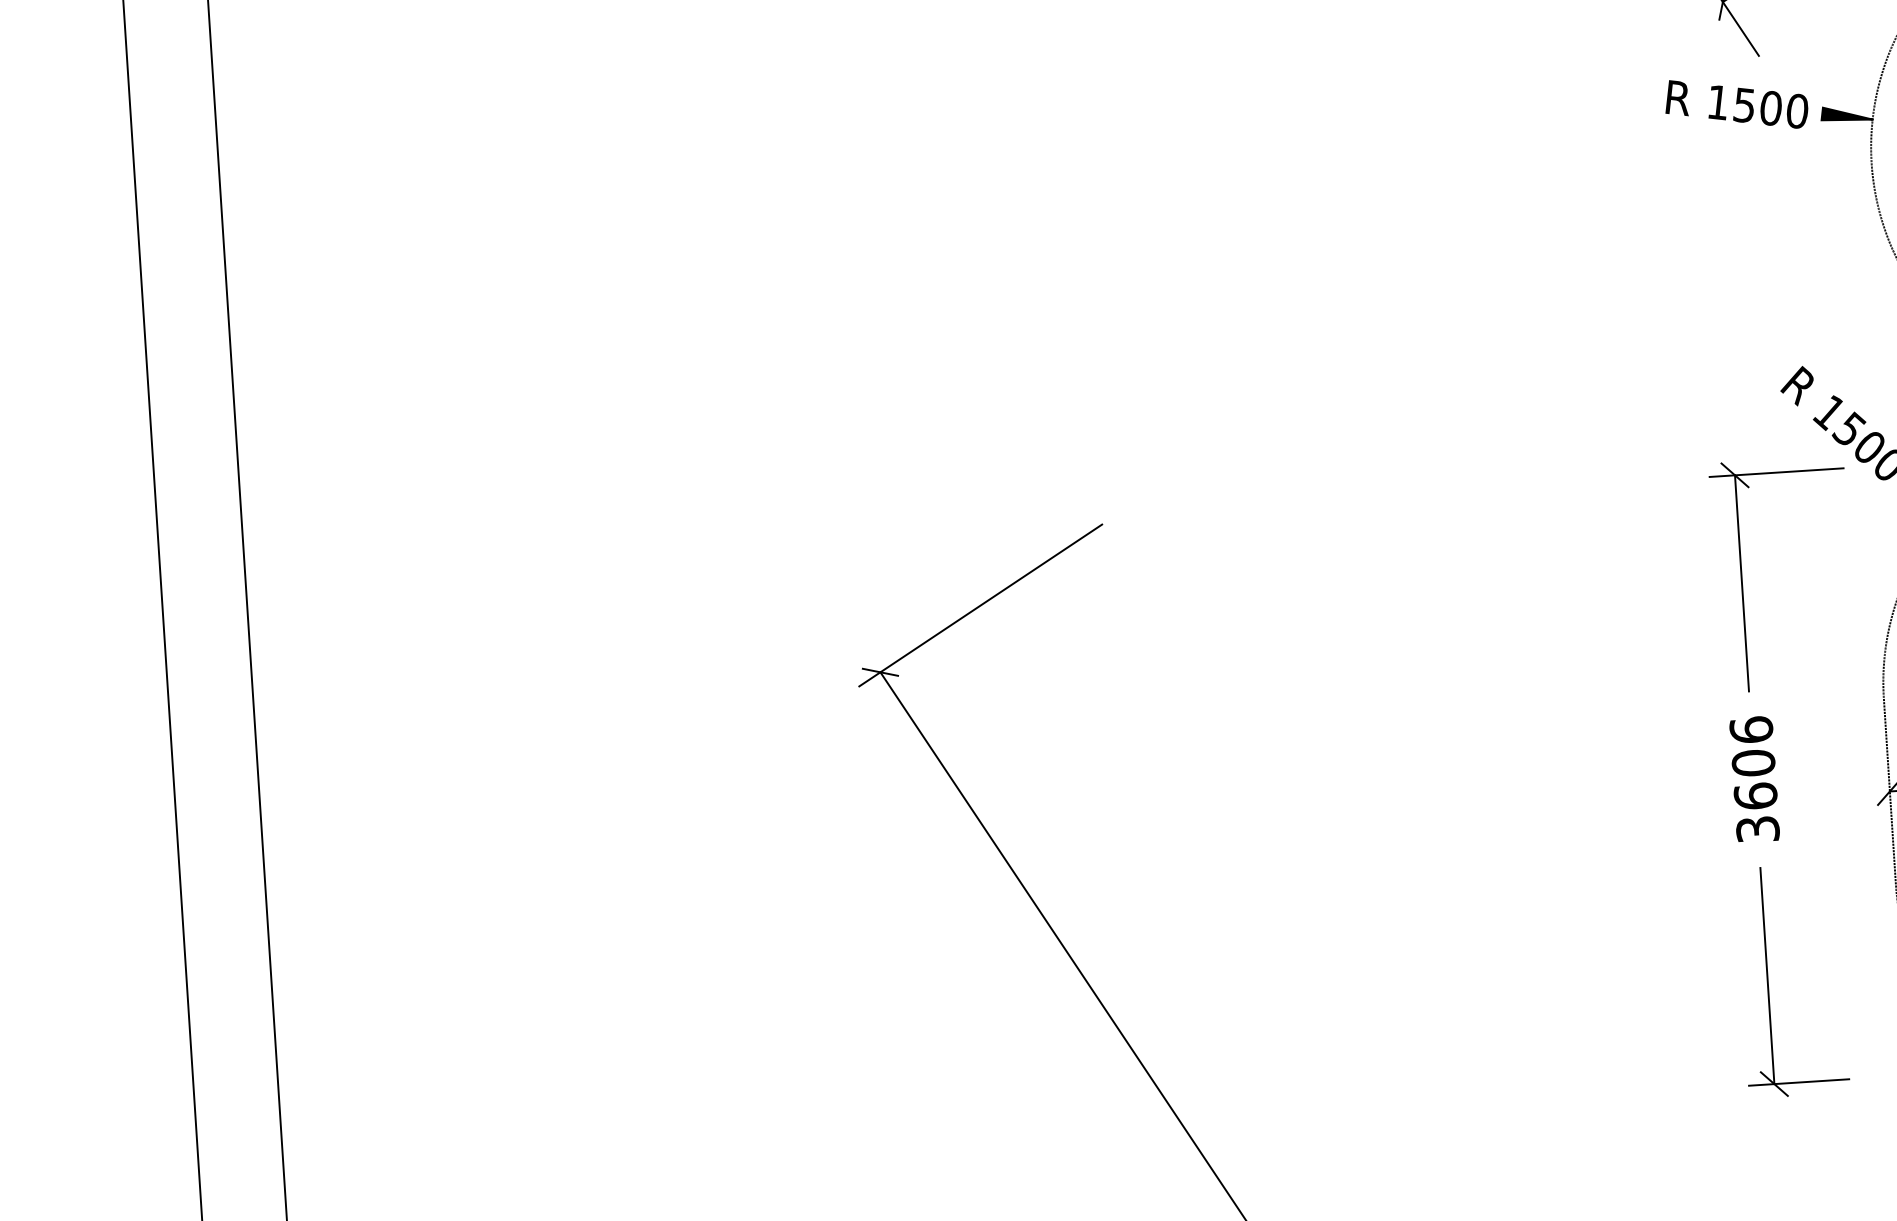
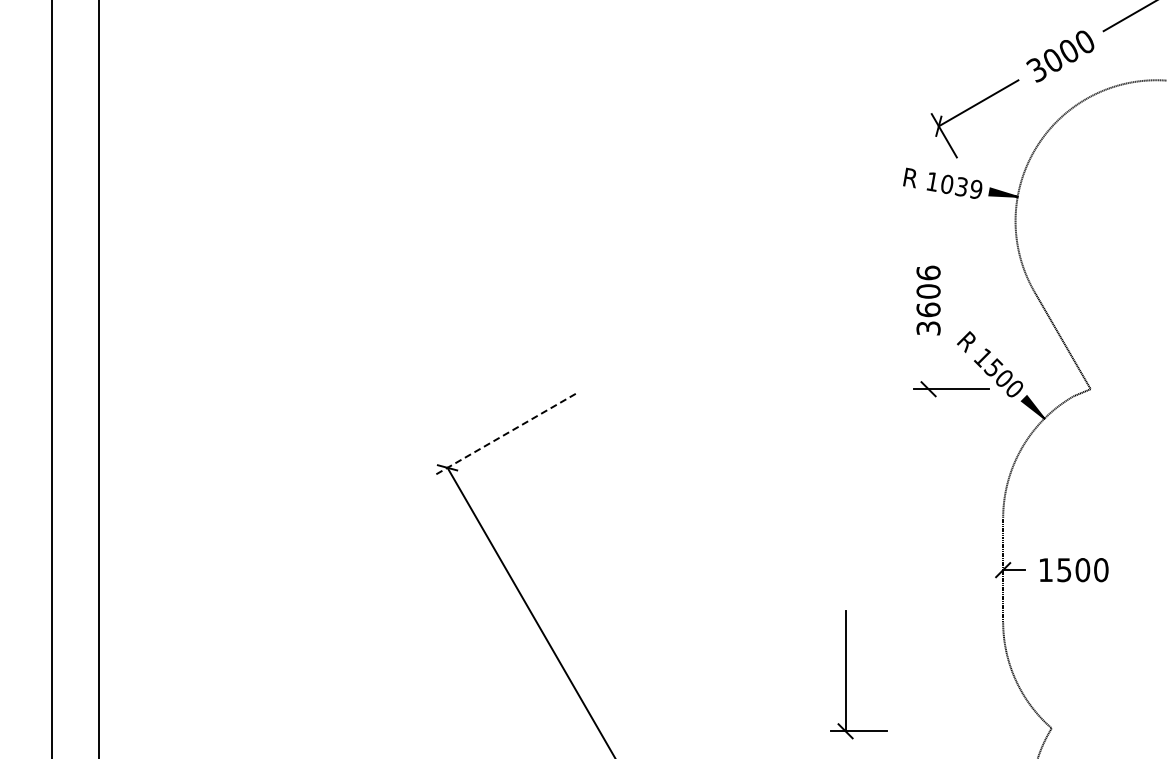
text: (1770, 107) -> (961, 186), 1500 -> 1039
line: (1741, 583) -> (928, 449), removed
line: (980, 605) -> (505, 434), solid -> dashed
text: (1754, 779) -> (928, 300), moved
part: (1769, 982) -> (846, 674), moved

